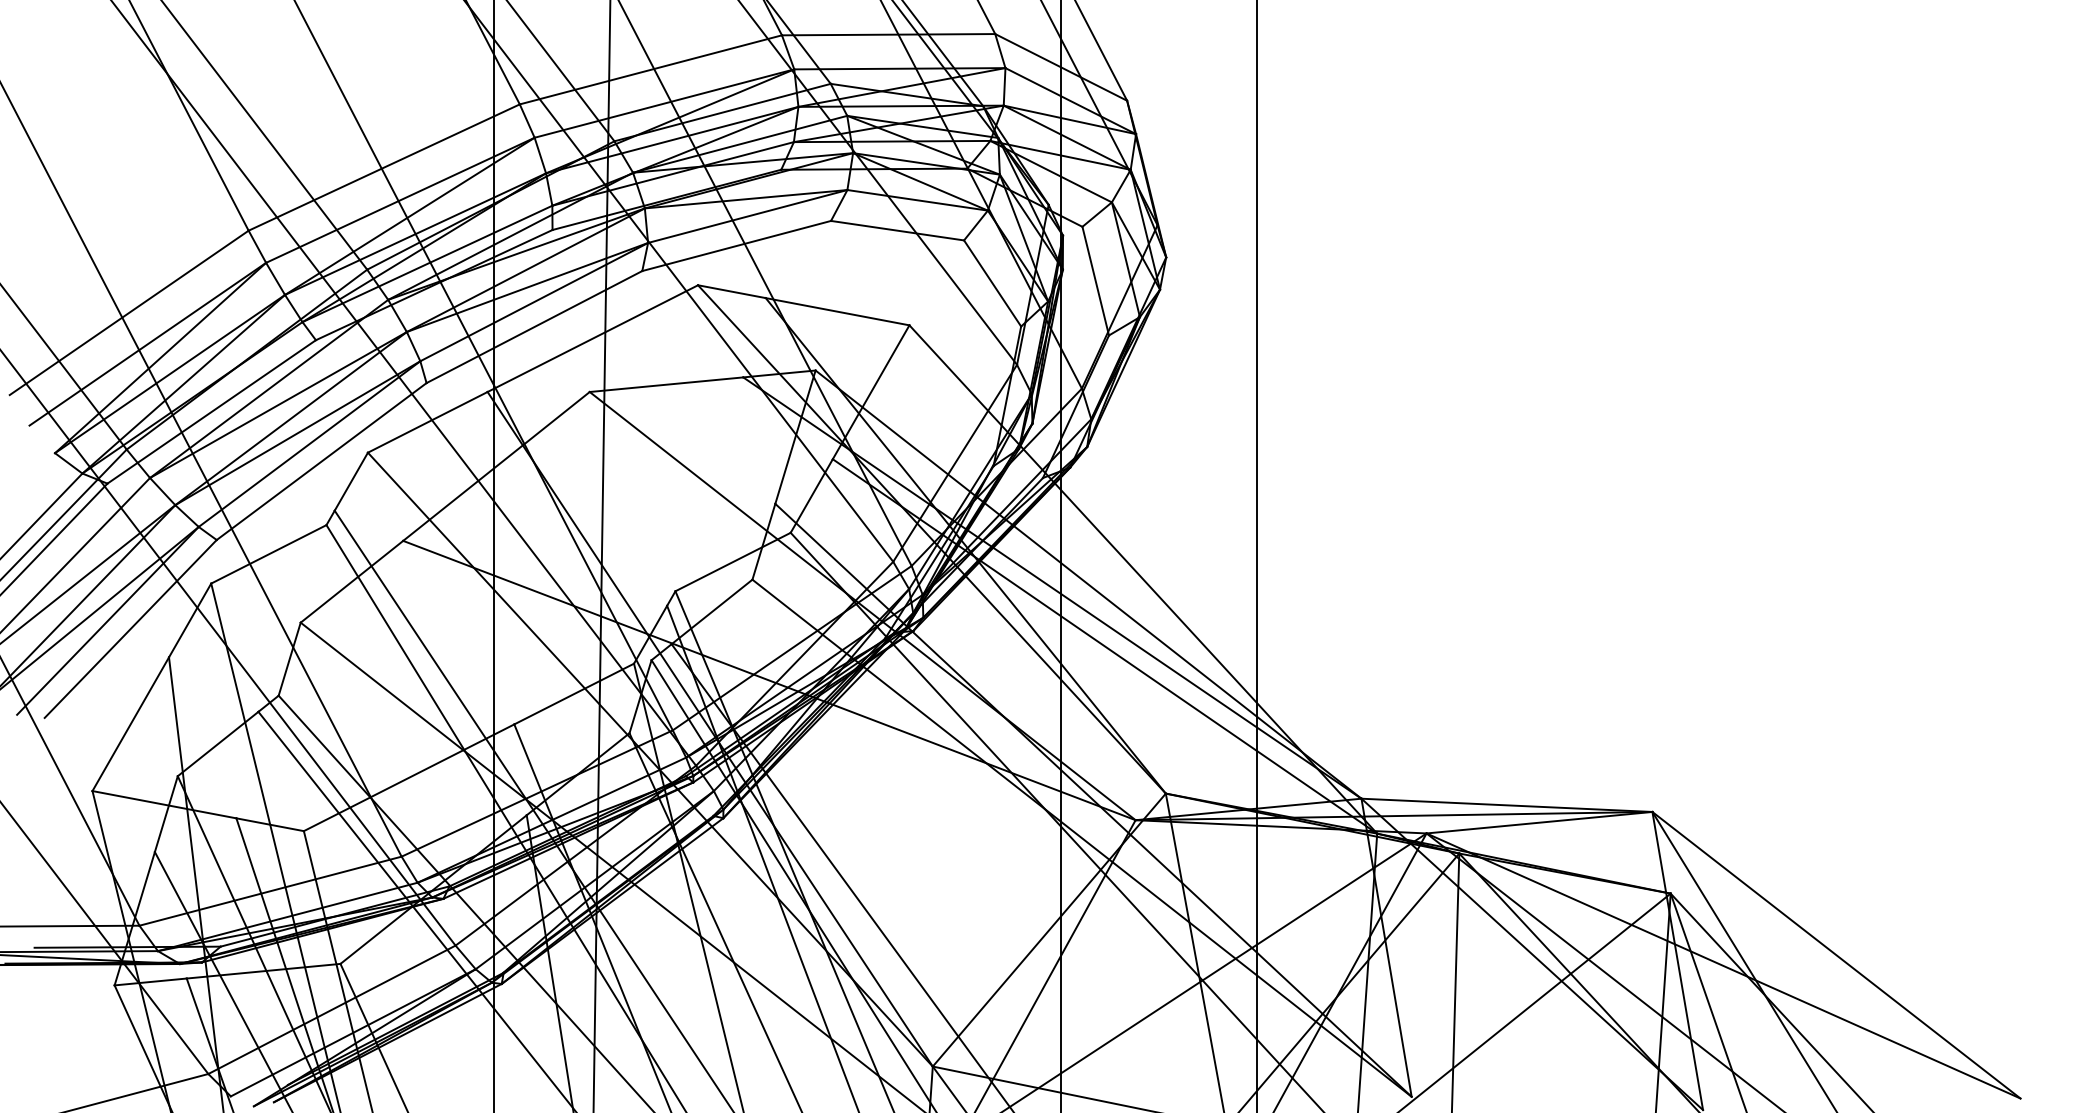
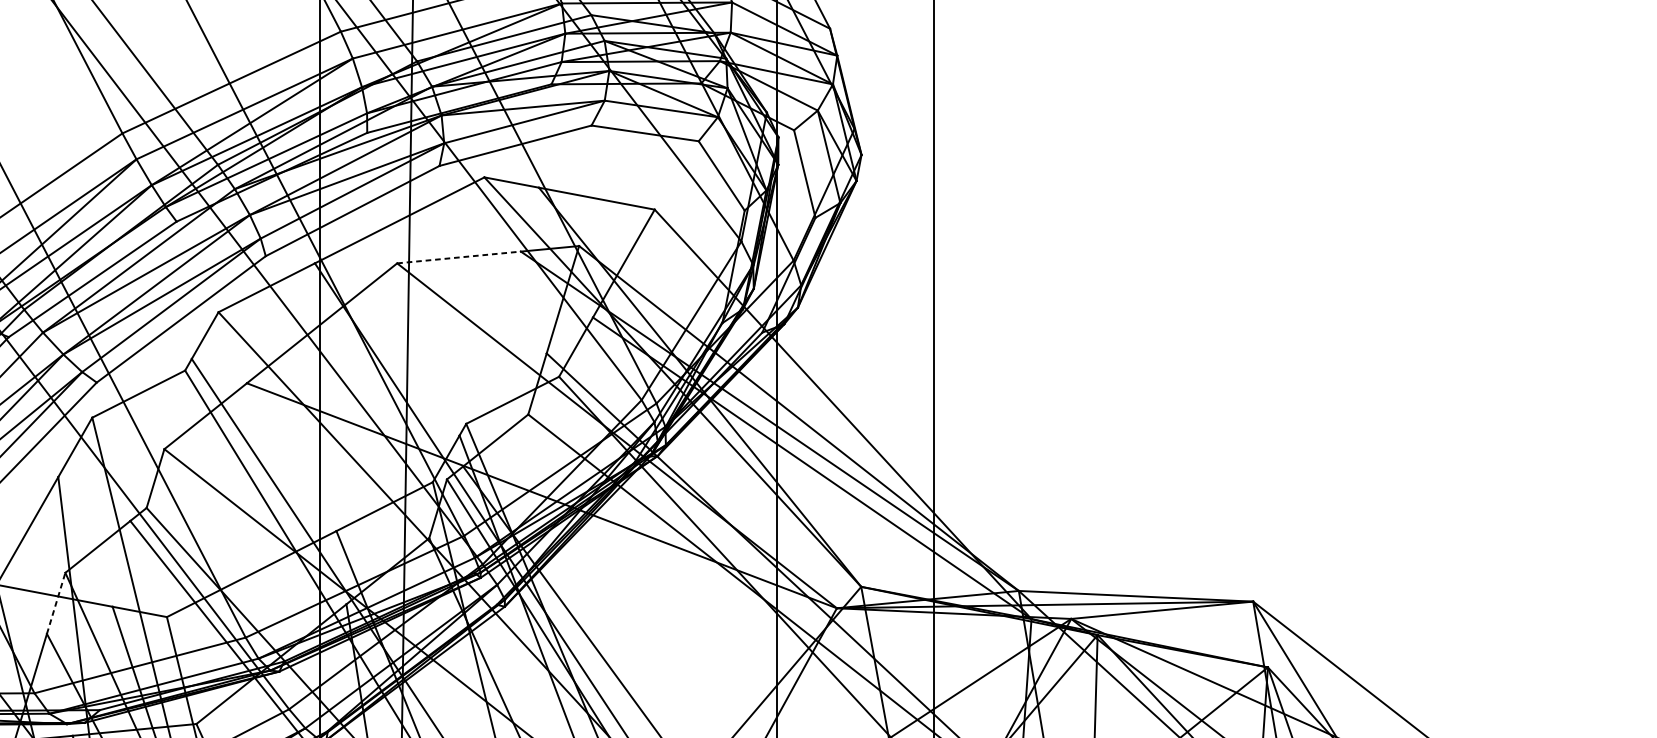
line: (667, 384) -> (459, 257), solid -> dashed
line: (166, 814) -> (56, 603), solid -> dashed

